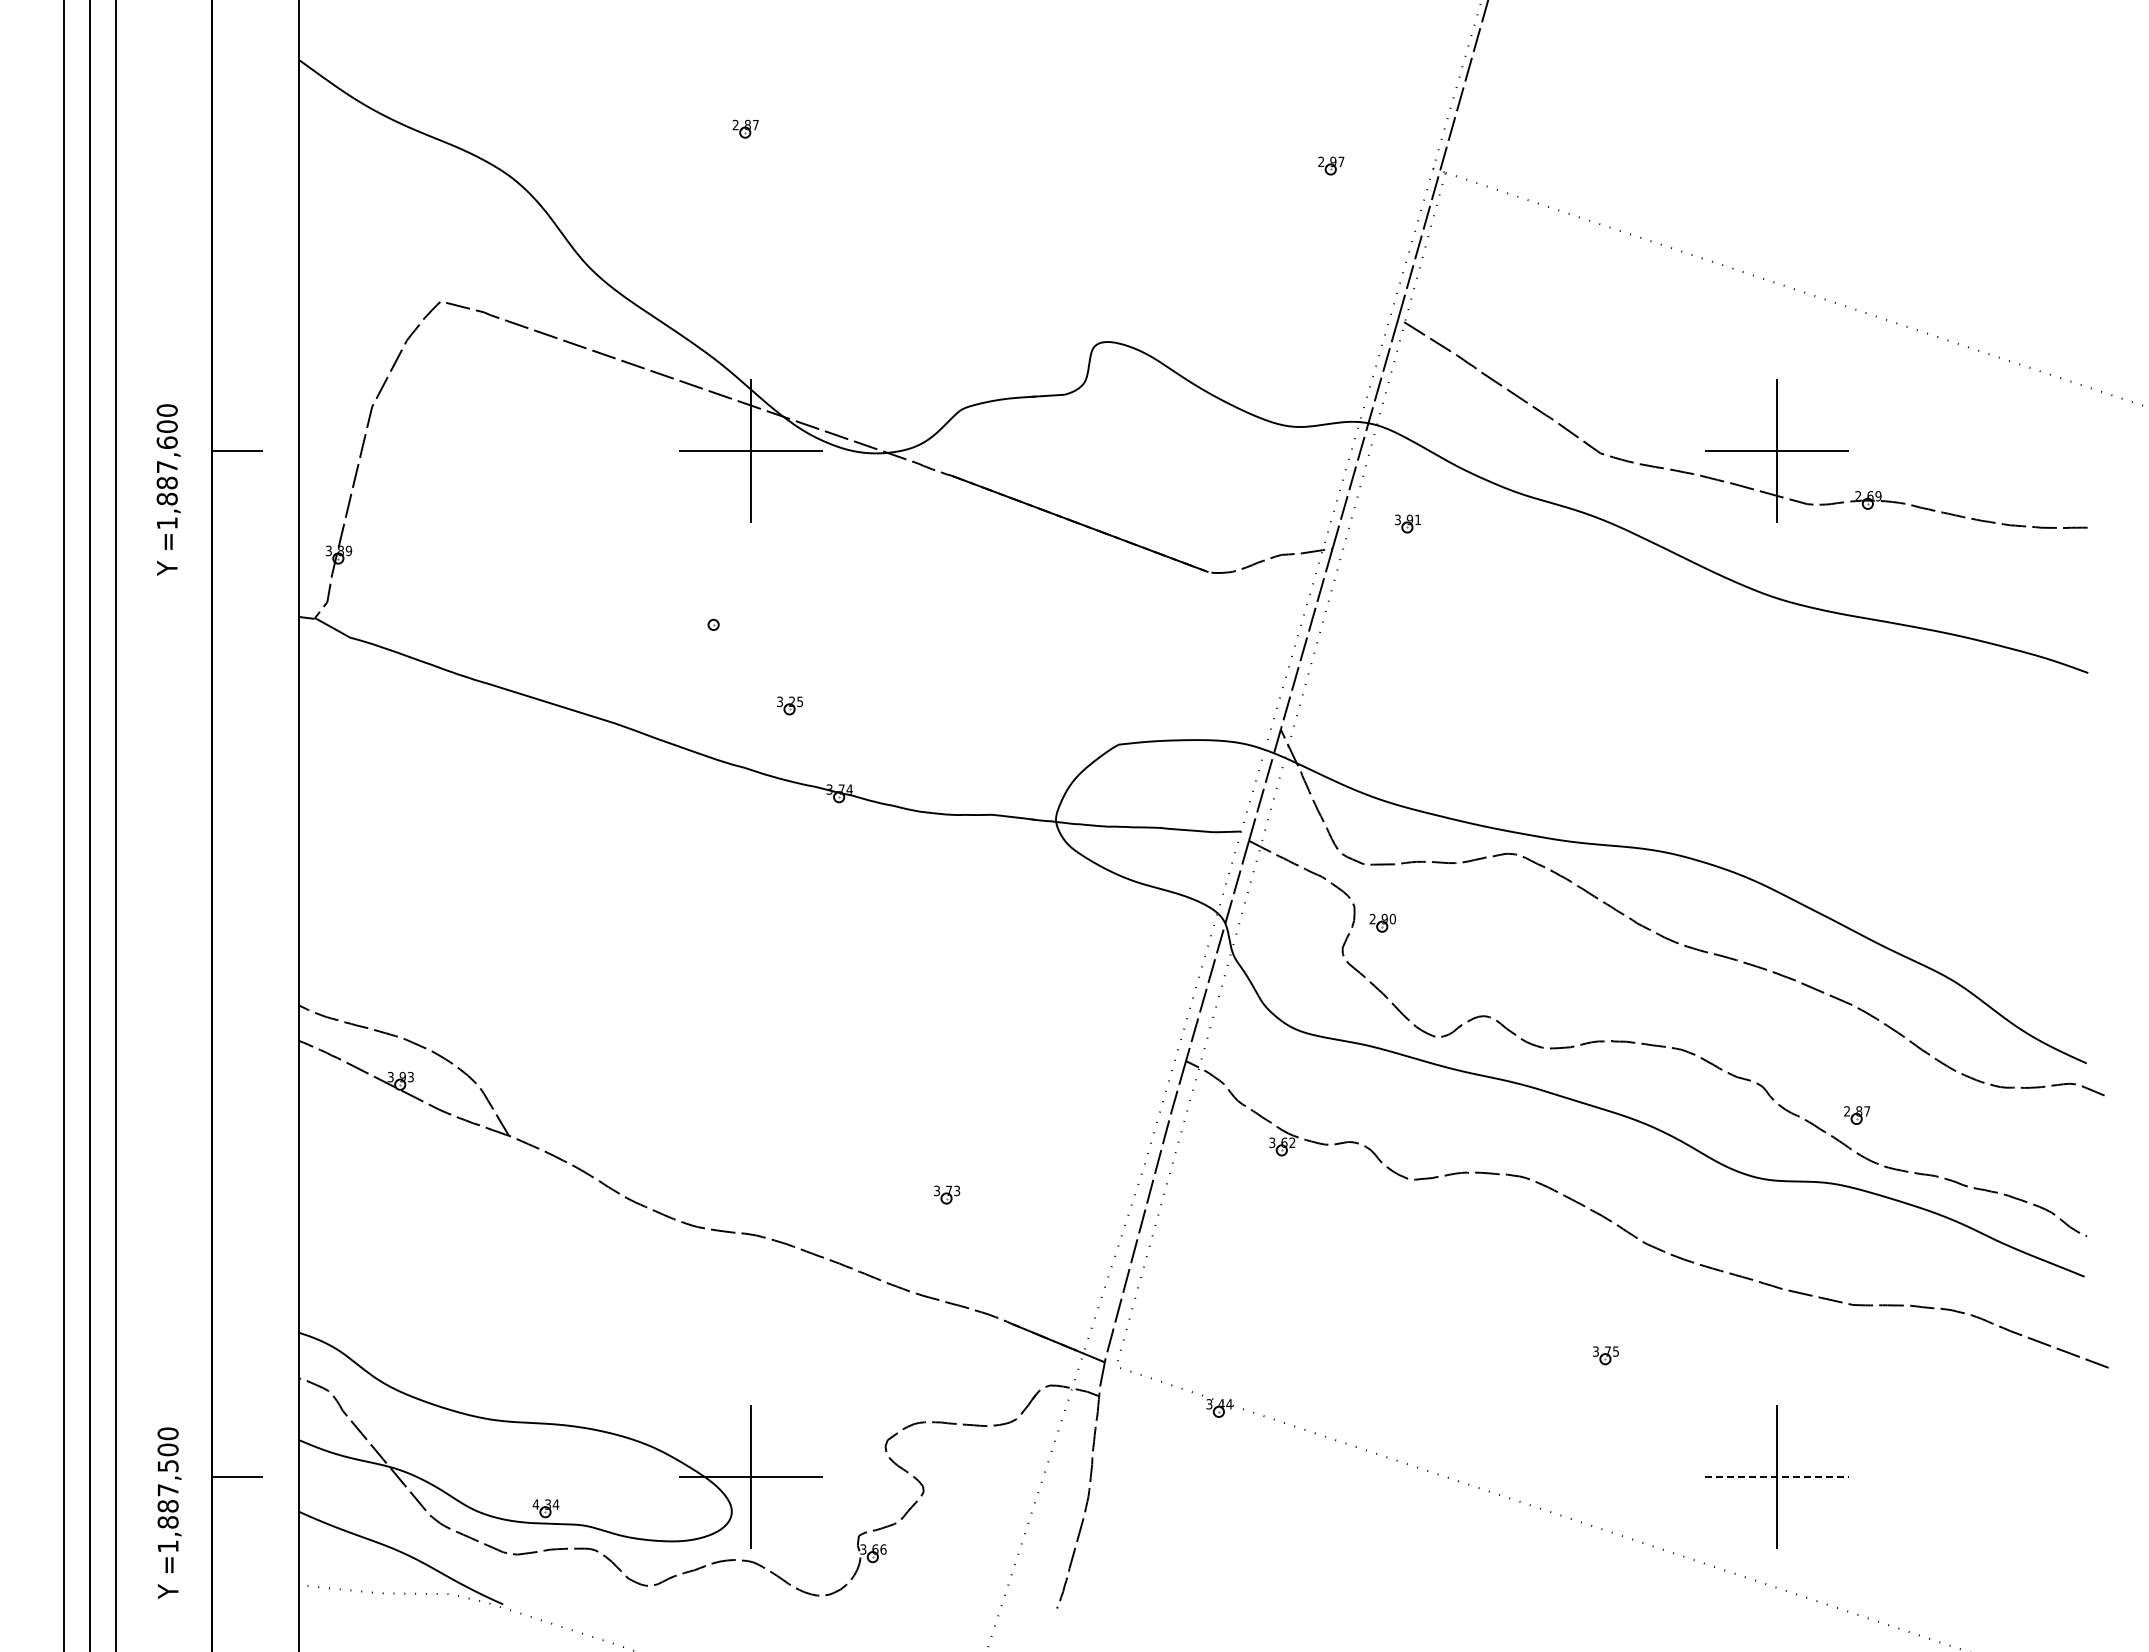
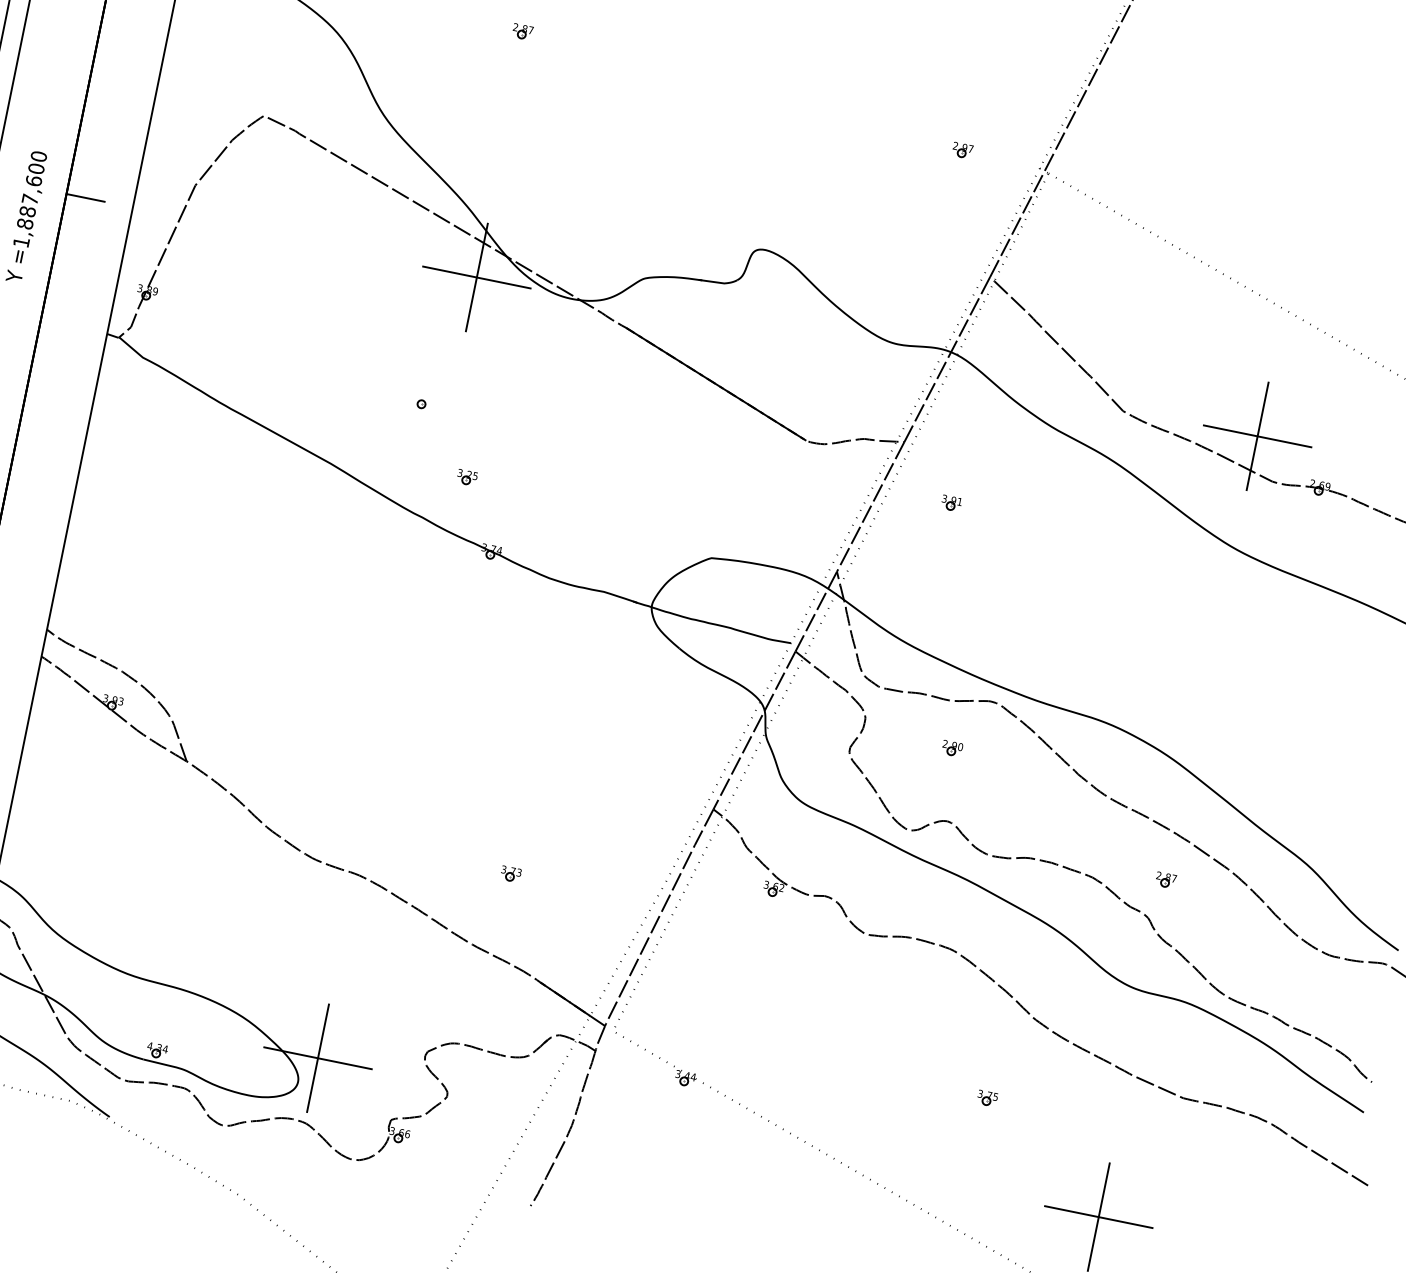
part: (1407, 523) -> (951, 503), moved
part: (1382, 923) -> (952, 748), moved
part: (1857, 1115) -> (1166, 880), moved
line: (1776, 1476) -> (1098, 1216), dashed -> solid

